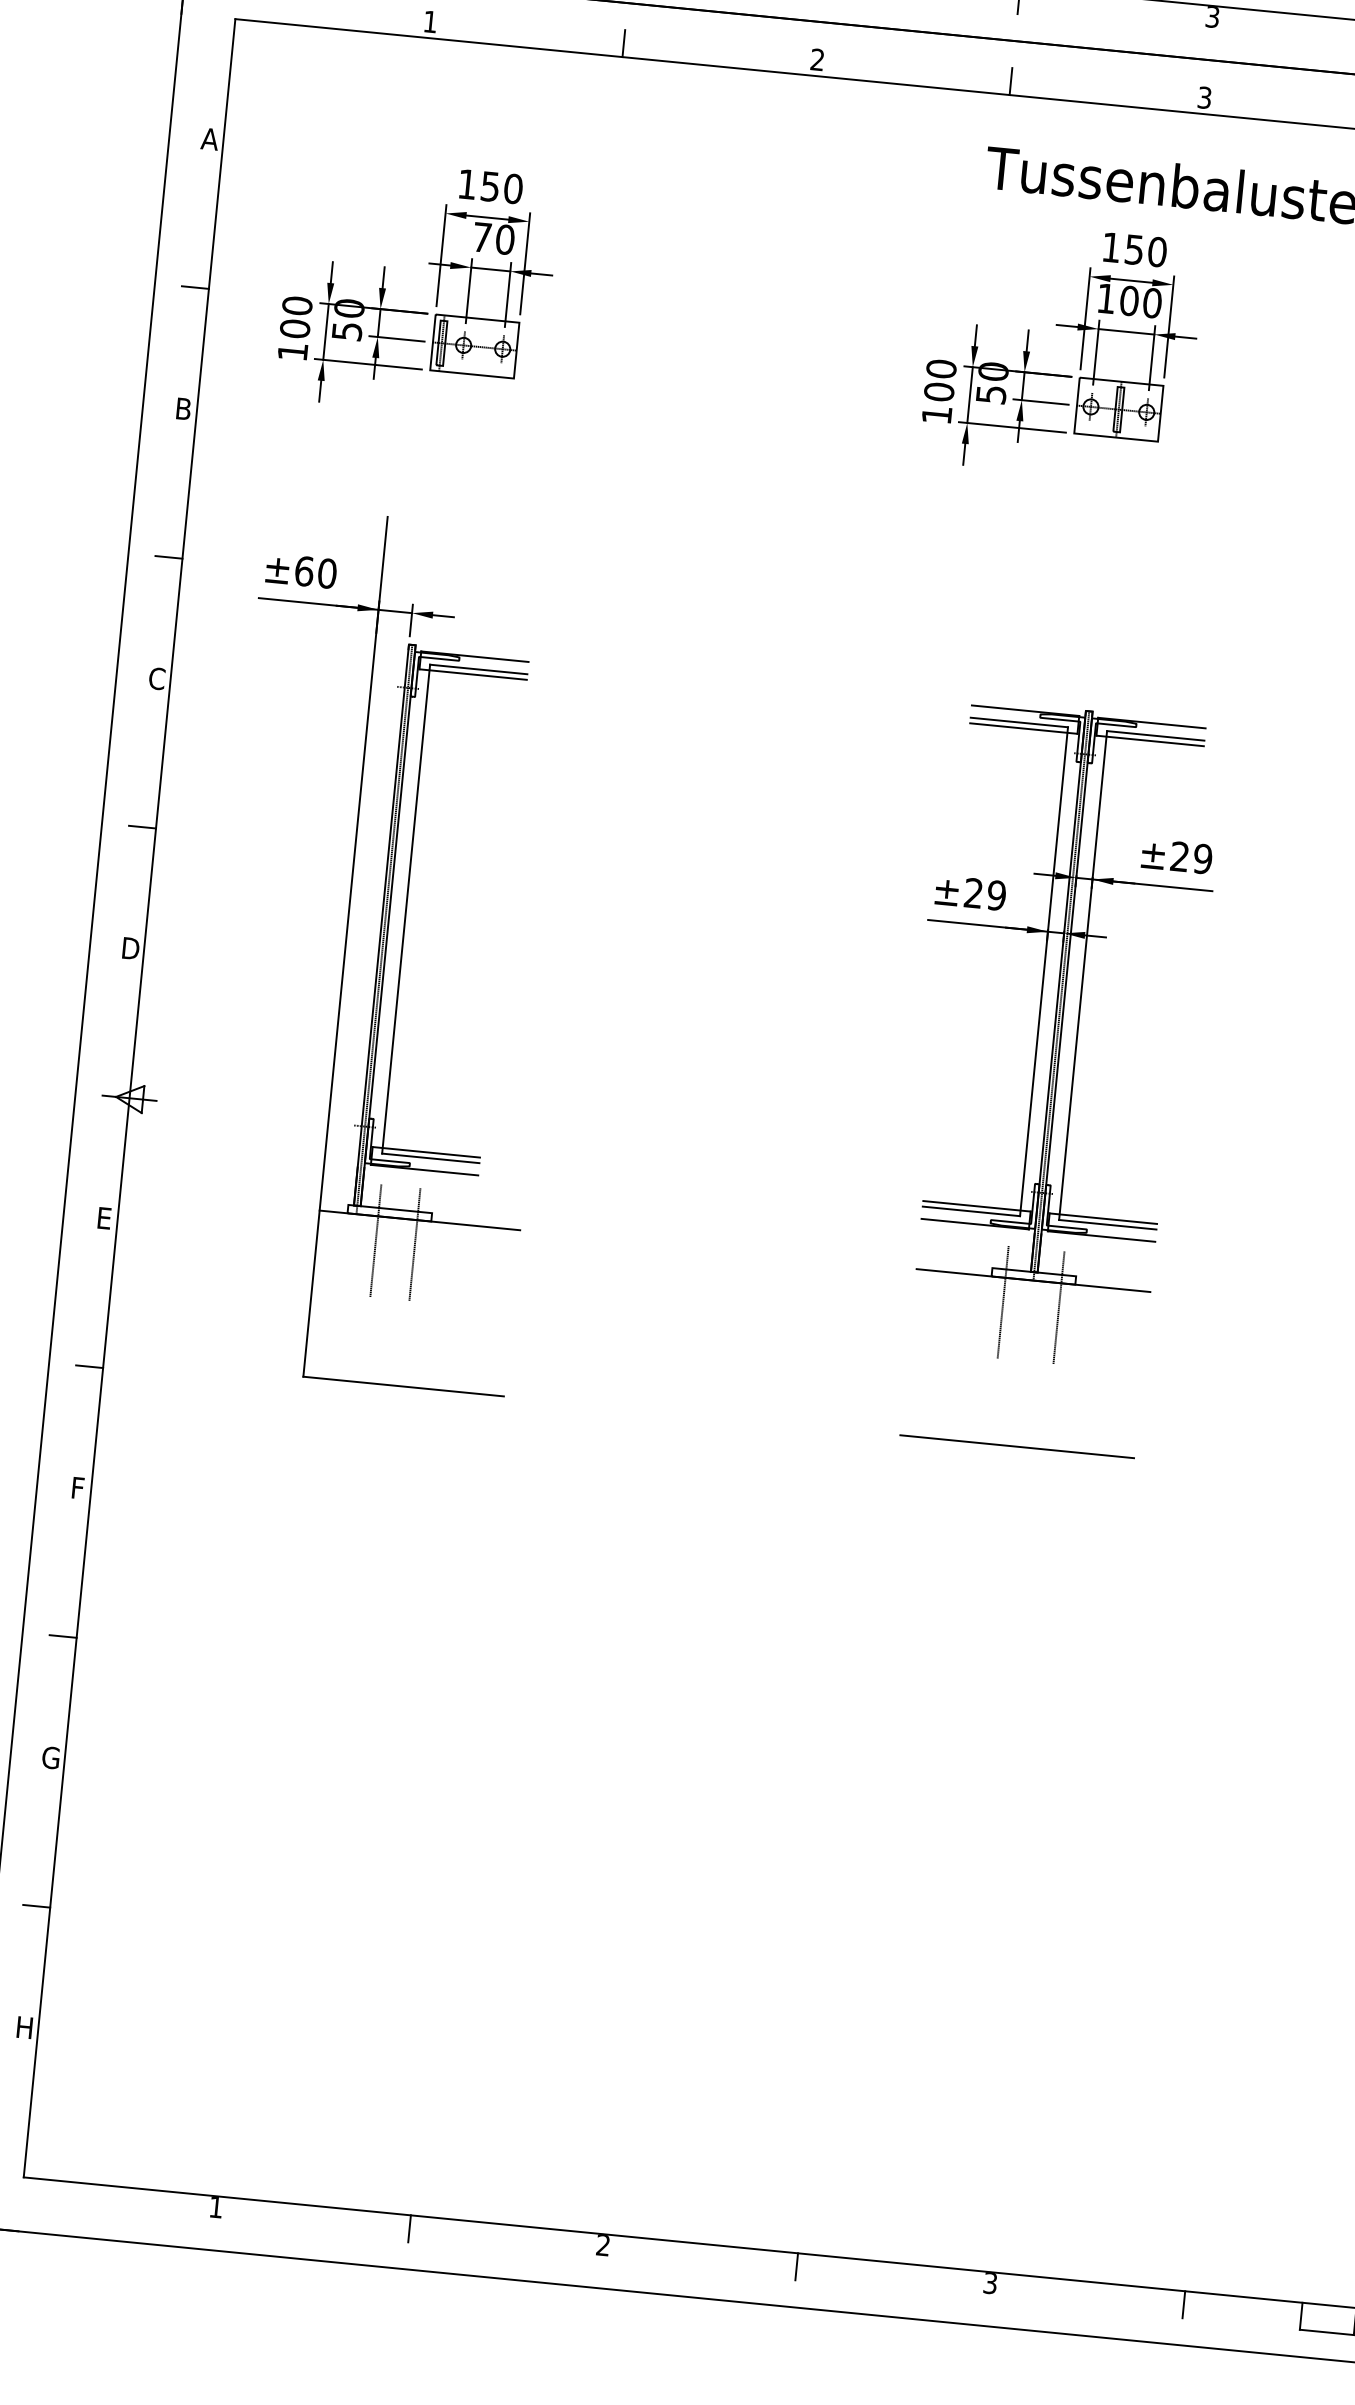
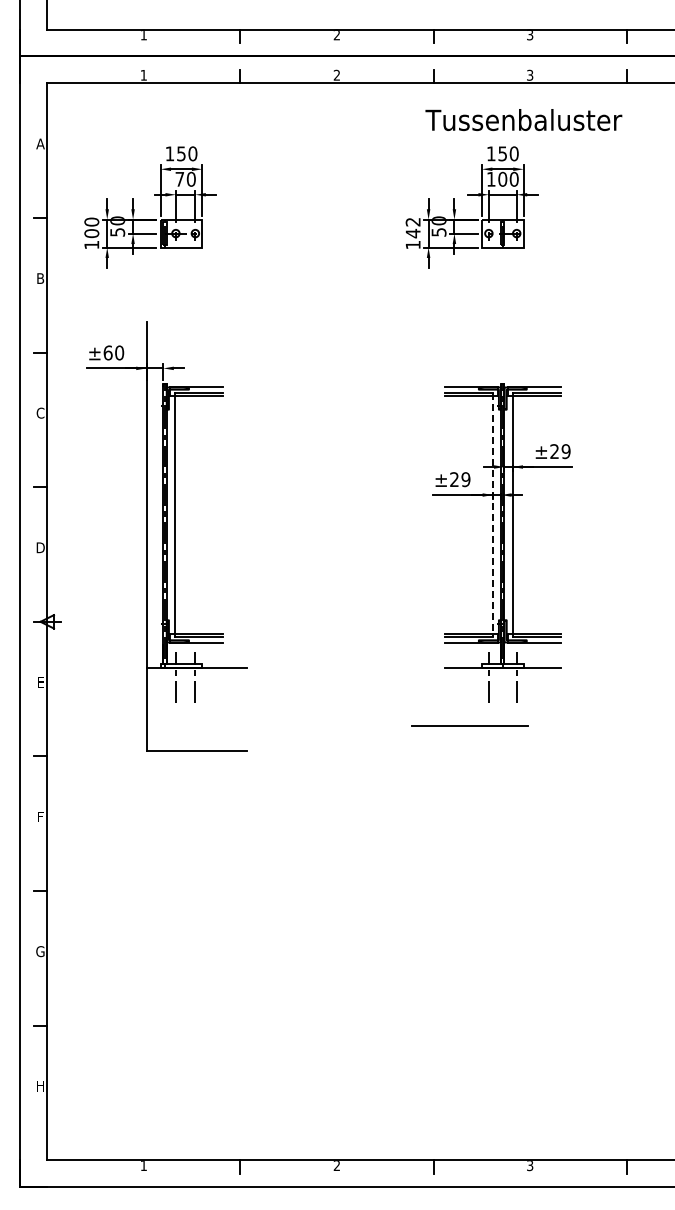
text: (939, 379) -> (412, 227), 100 -> 142
line: (1044, 970) -> (493, 514), solid -> dashed
line: (1016, 1445) -> (469, 725), moved

